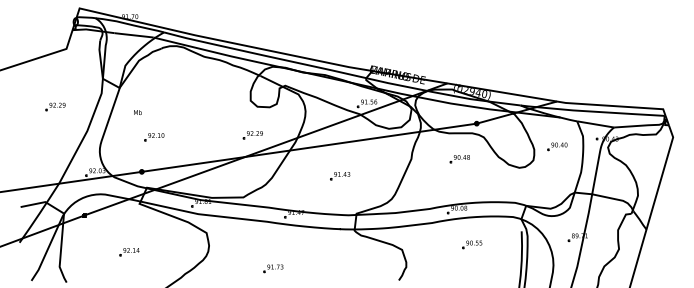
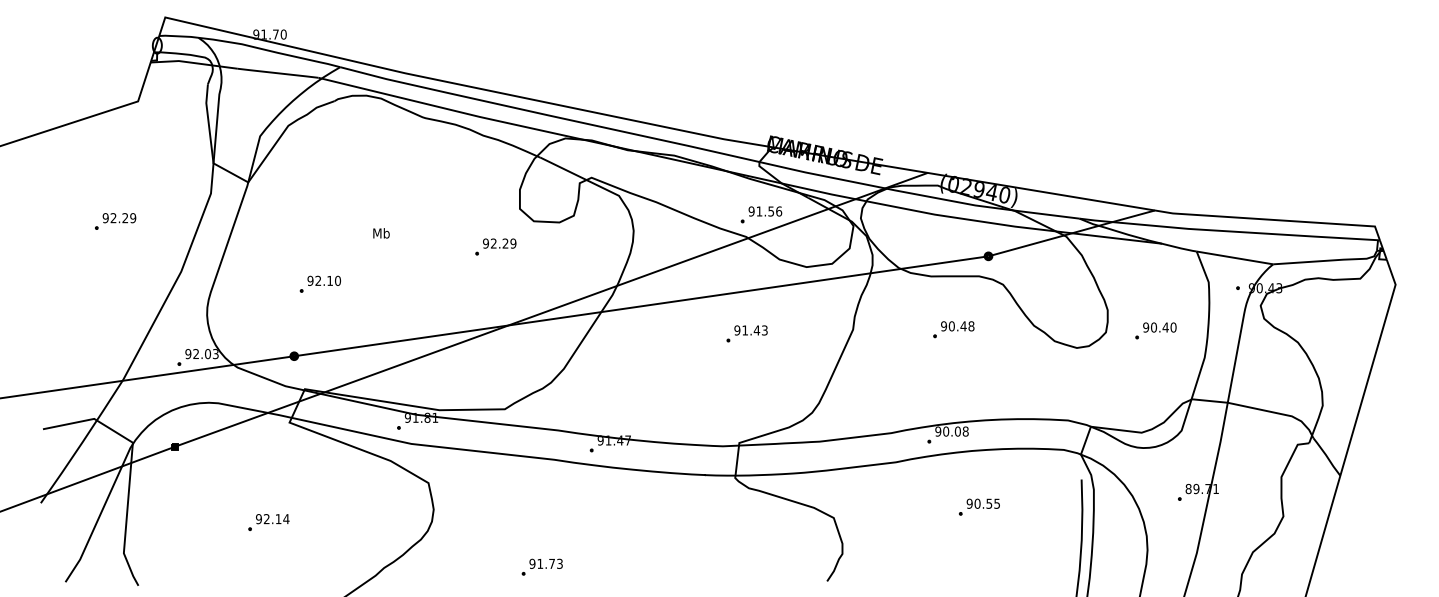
text: (137, 112) -> (380, 233), moved
part: (252, 135) -> (494, 247), moved
part: (557, 146) -> (1155, 330), moved
part: (340, 176) -> (747, 334), moved
part: (273, 268) -> (542, 566), moved

